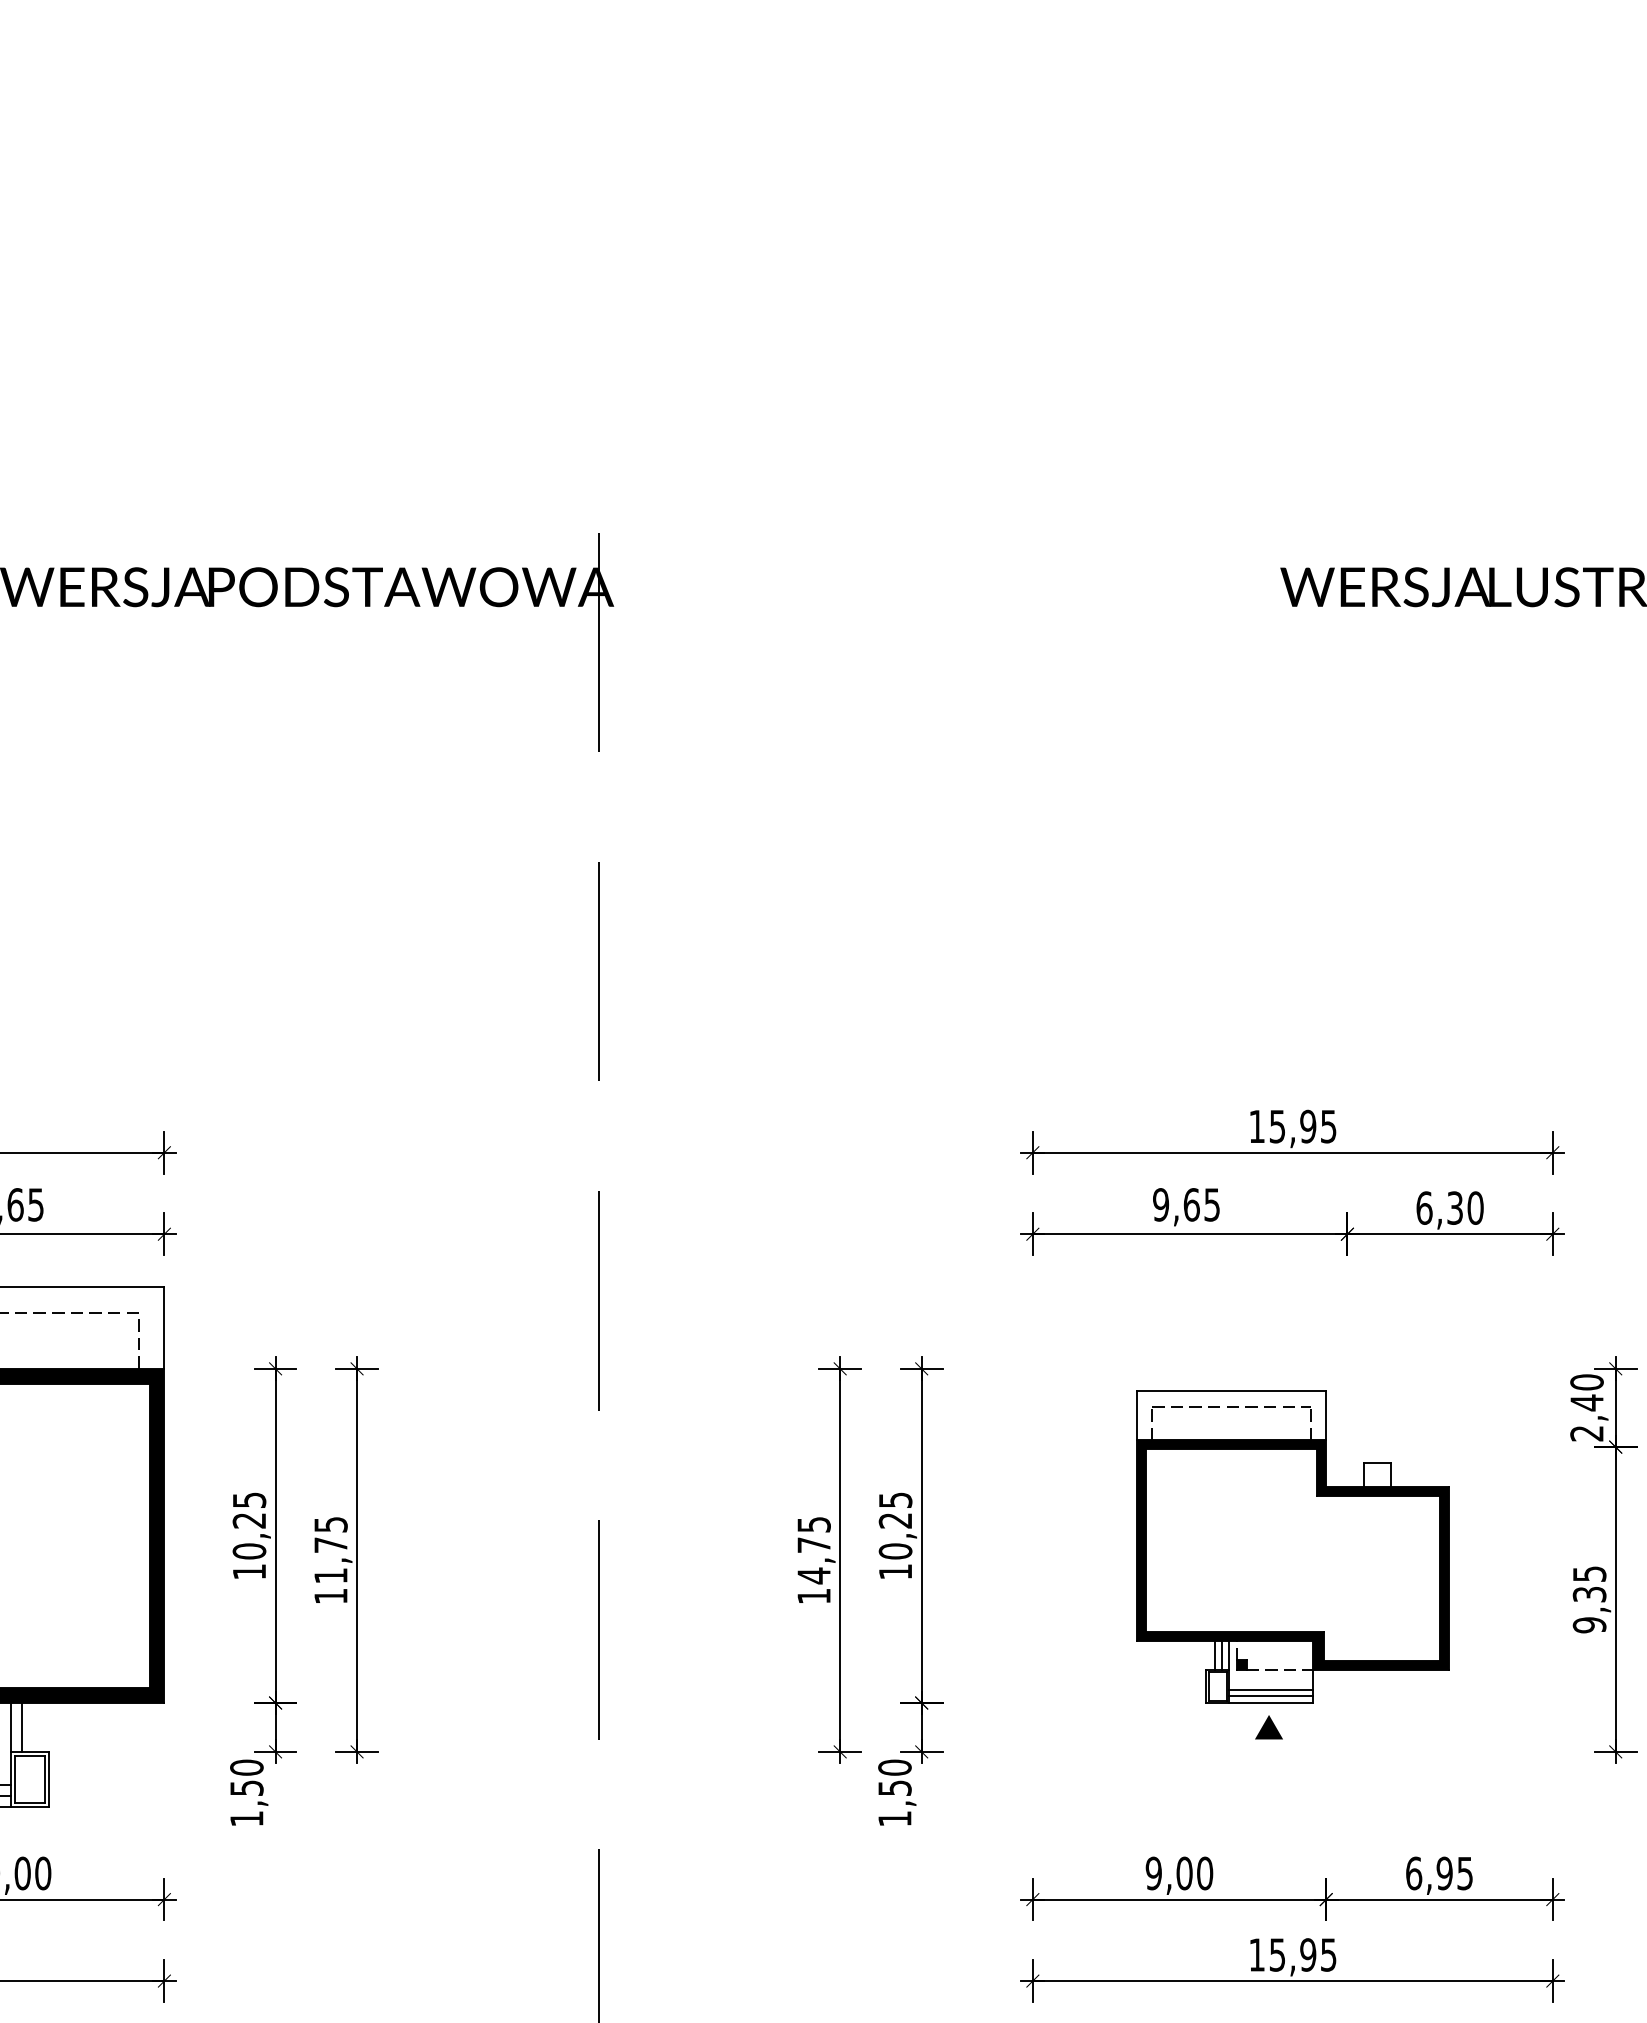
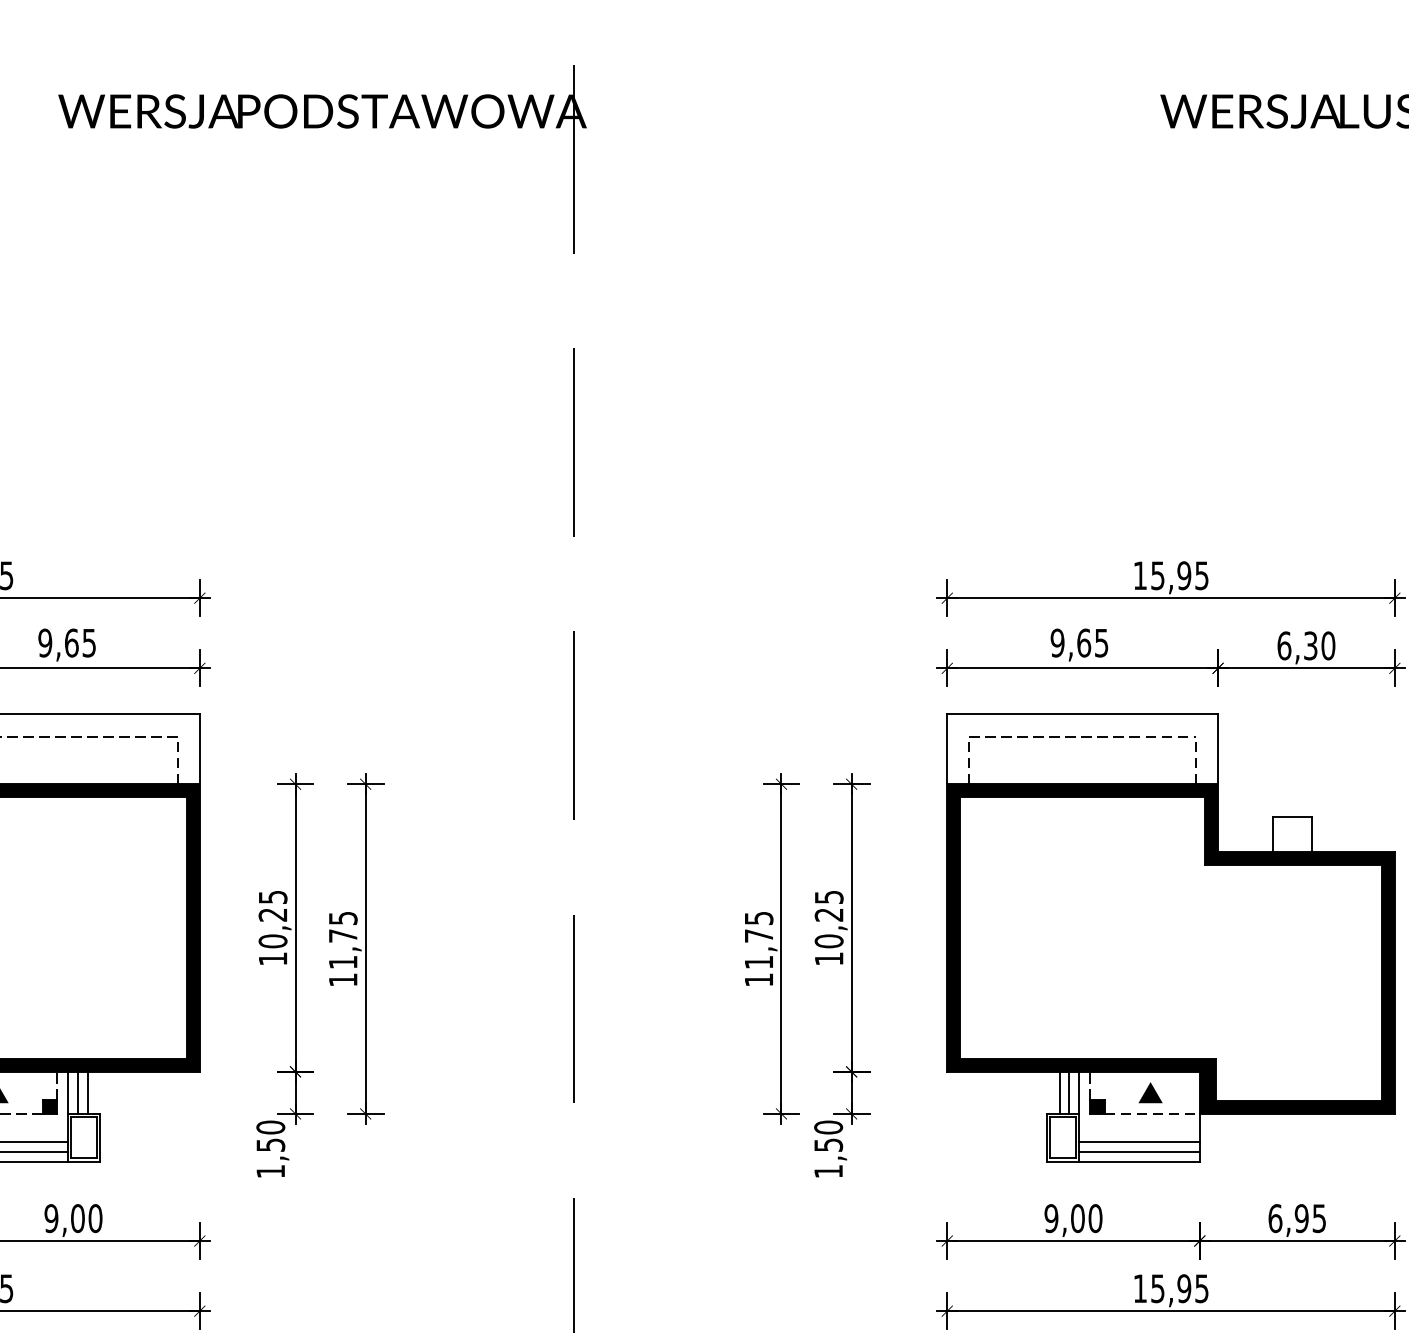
part: (1292, 1546) -> (1170, 937), size x1.67
text: (813, 1575) -> (758, 962), 14,75 -> 11,75
line: (33, 1727) -> (87, 1092), added

